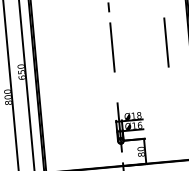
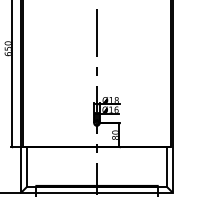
line: (165, 42) -> (148, 32), removed
line: (115, 87) -> (96, 71), added

